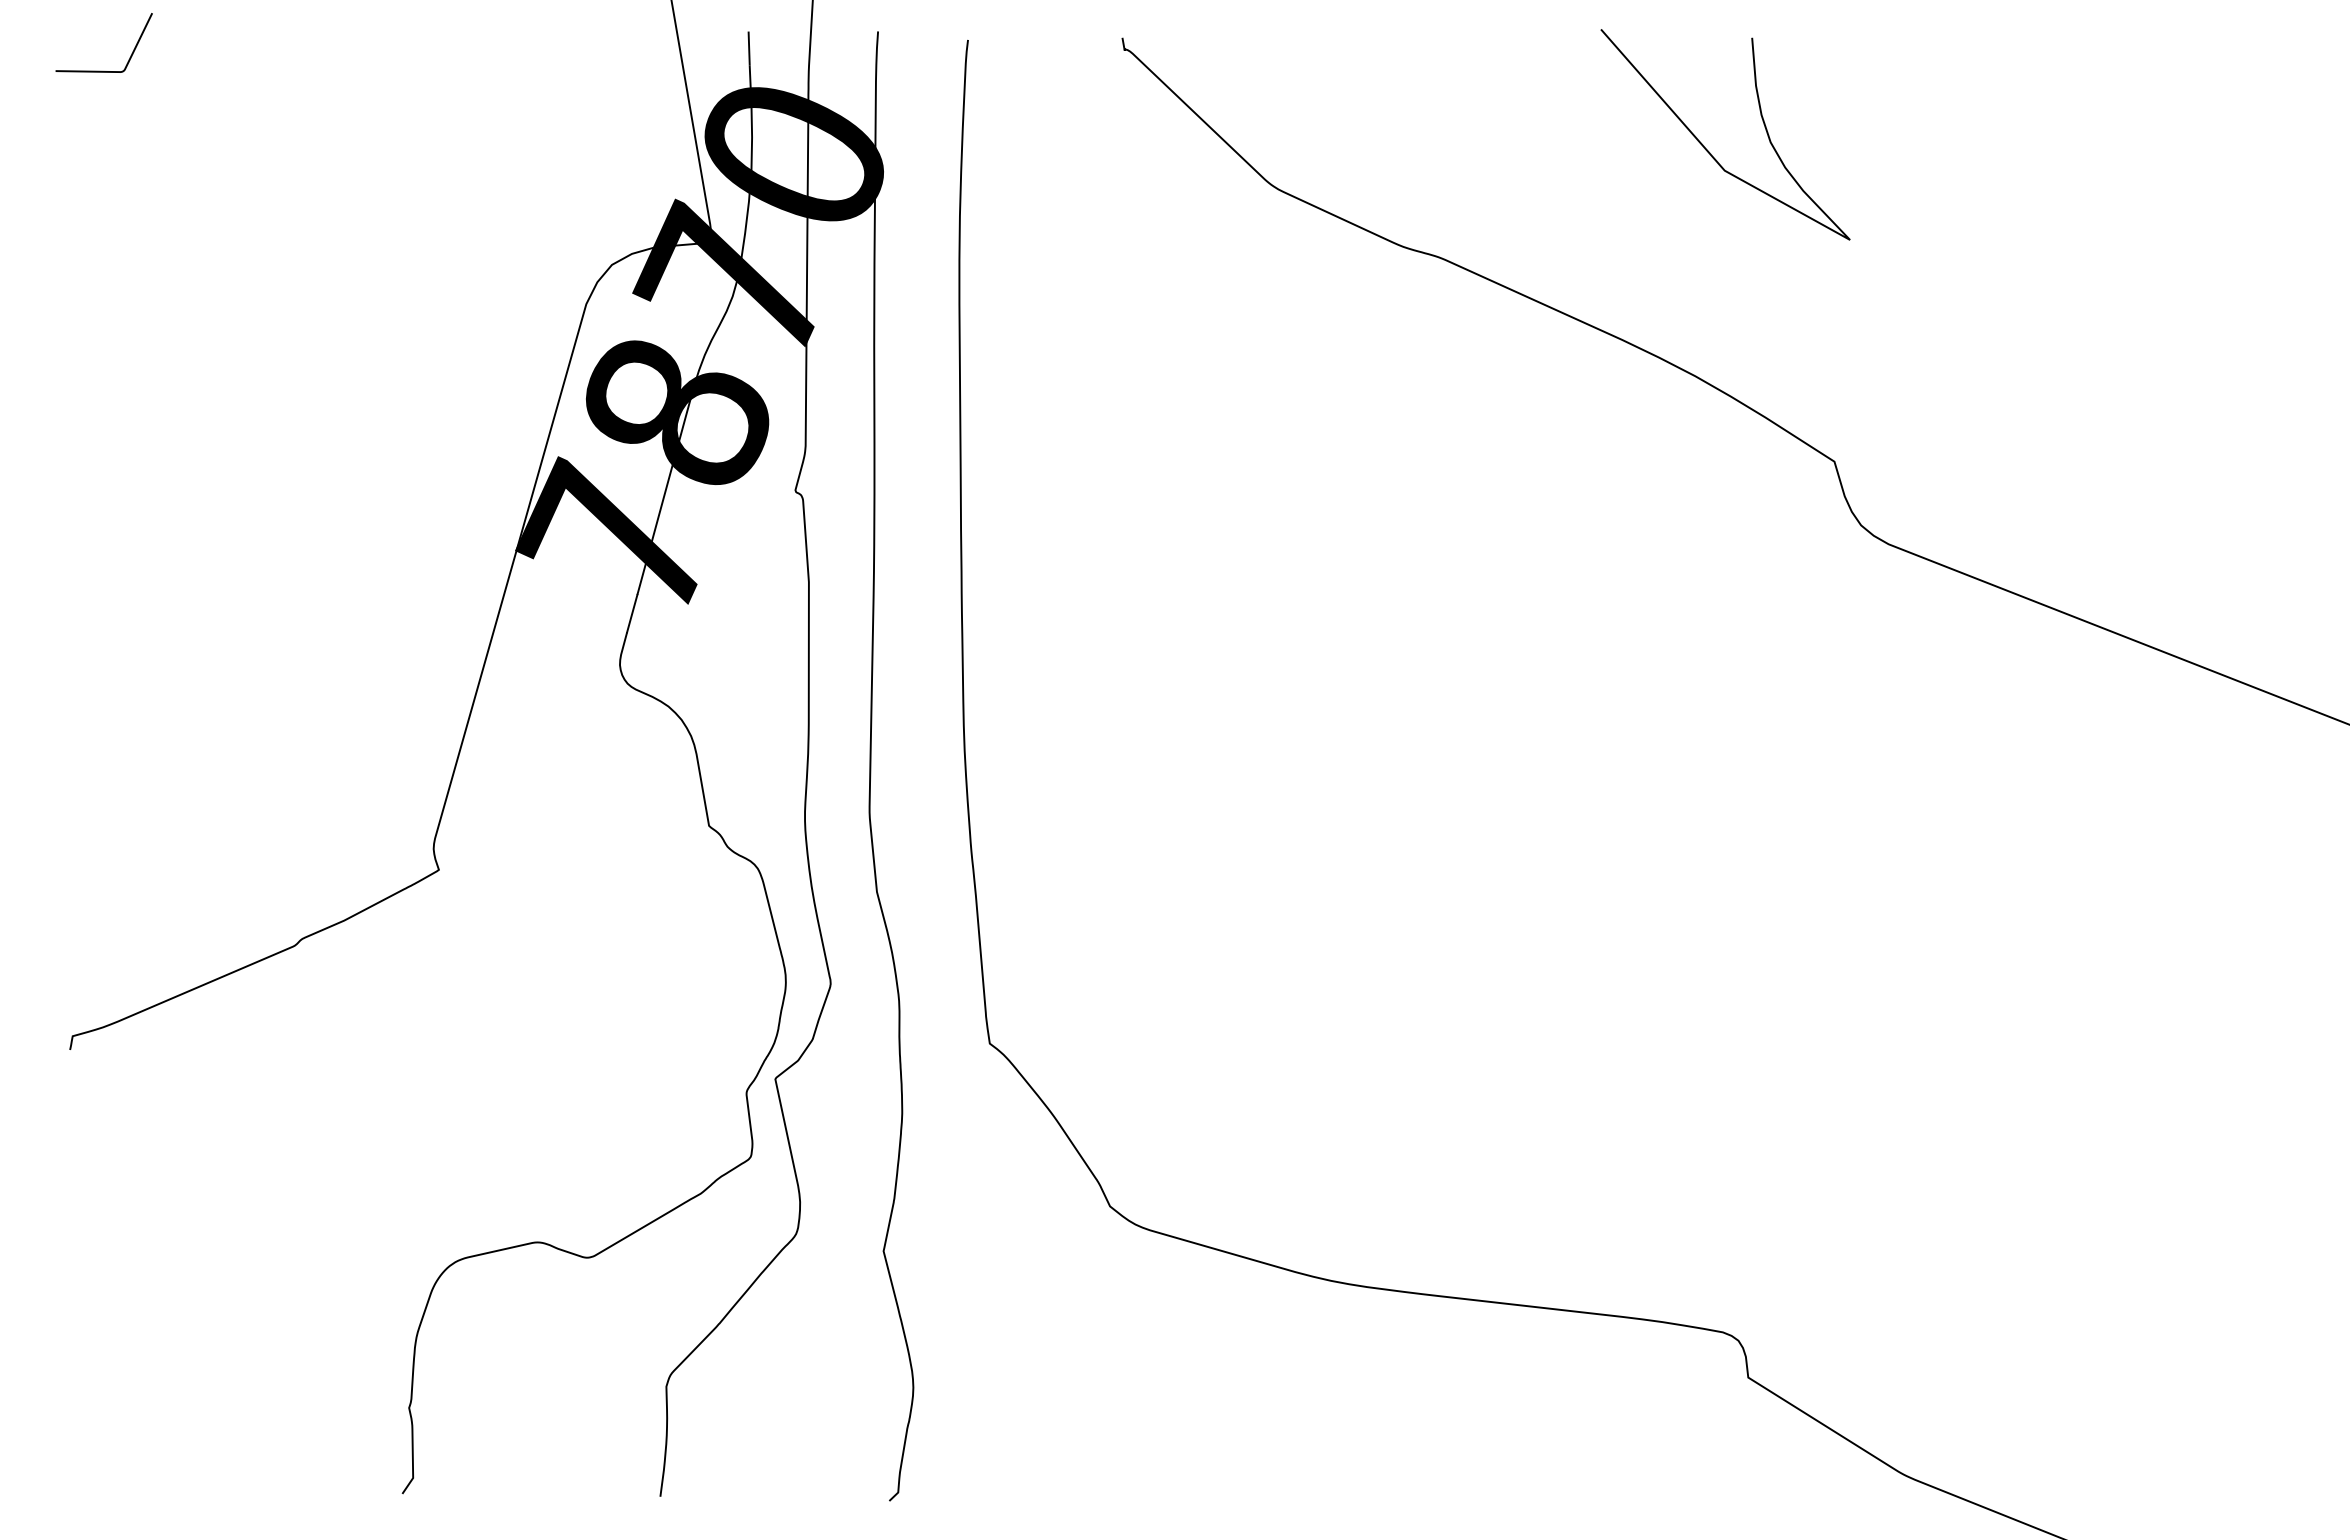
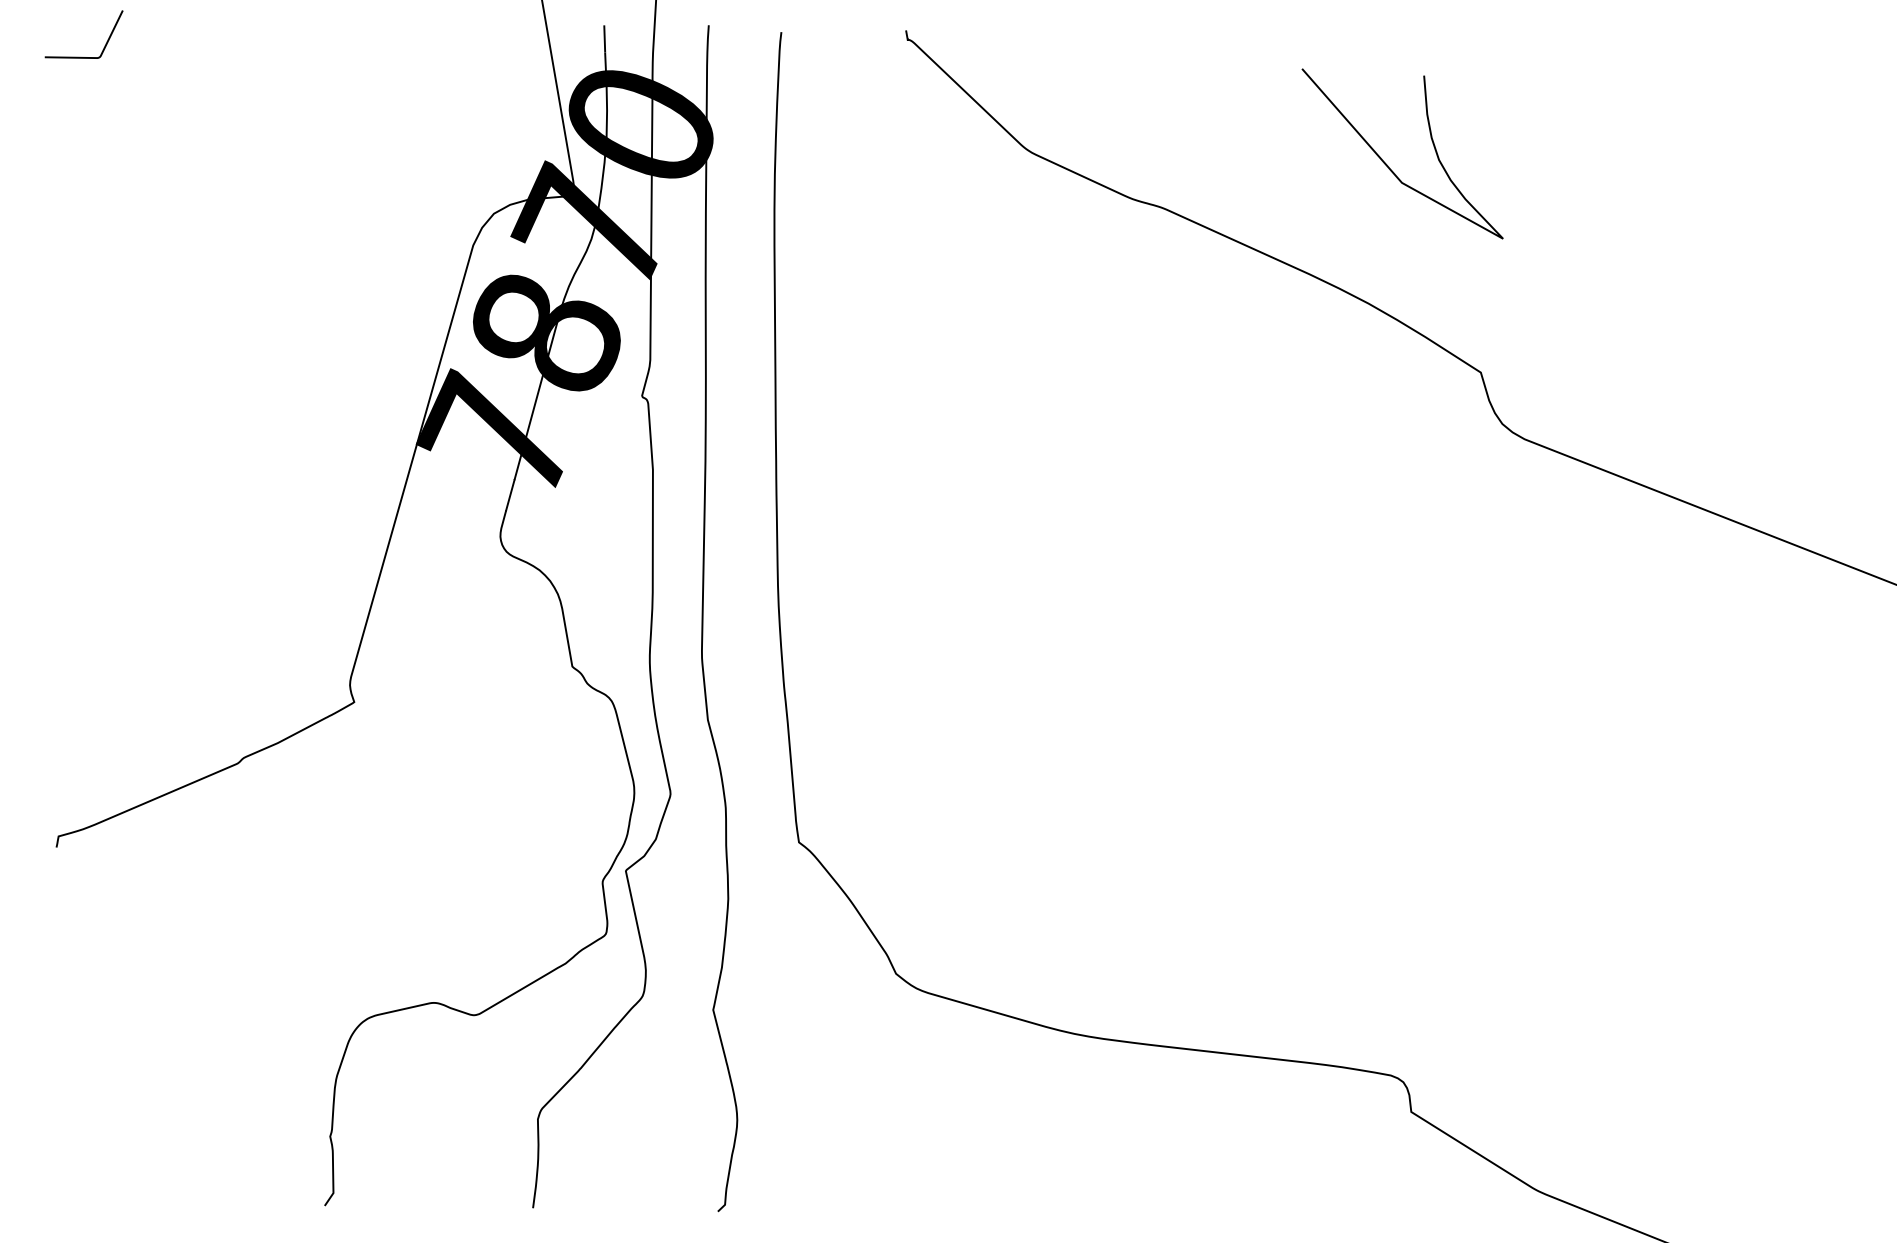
curve: (1708, 150) -> (1388, 166), moved

